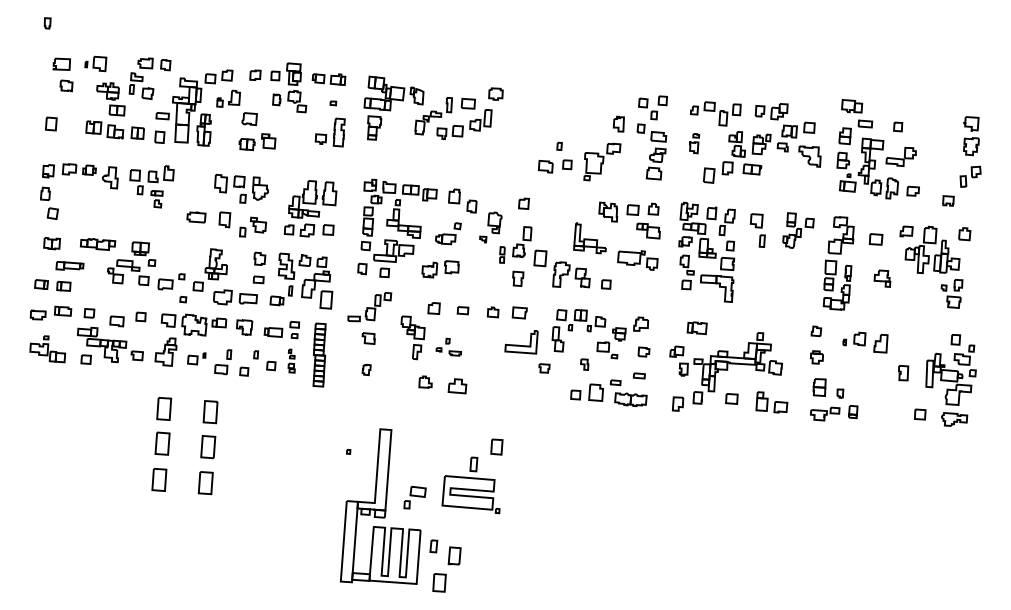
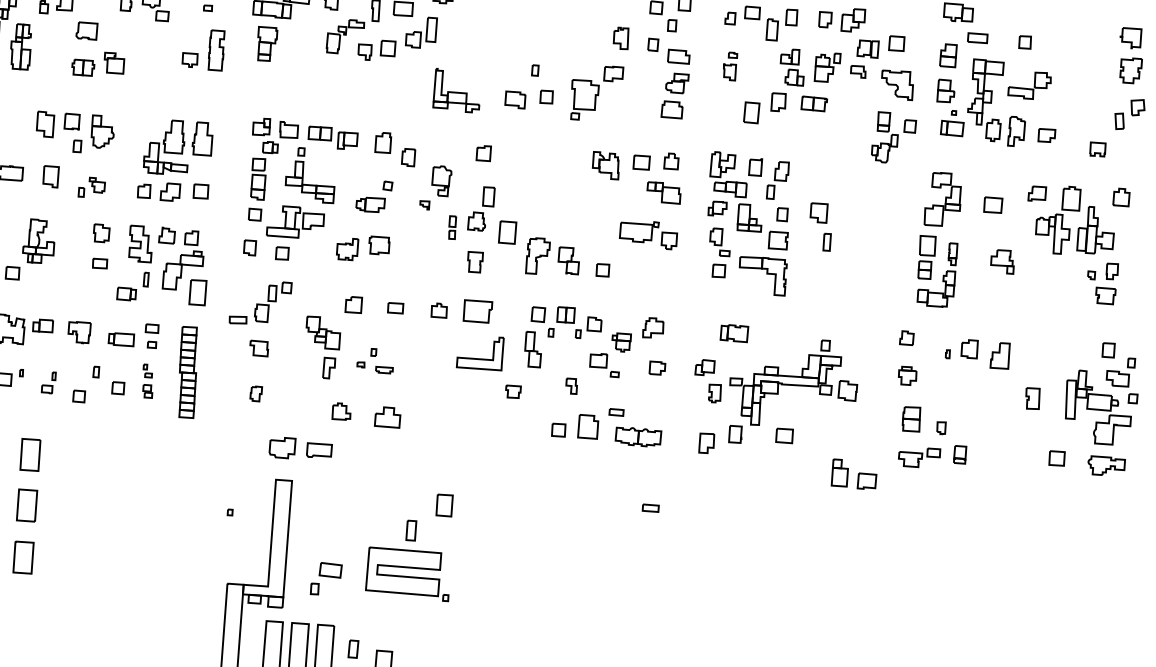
part: (252, 226) -> (91, 186), size x0.7
part: (757, 230) -> (820, 226), moved
part: (798, 230) -> (893, 137), moved
part: (589, 238) -> (455, 90), moved
part: (235, 297) -> (300, 448), moved
part: (519, 312) -> (477, 310), size x1.4
part: (223, 362) -> (49, 383), size x0.6
part: (638, 375) -> (649, 507), moved
part: (771, 402) -> (853, 474), moved

